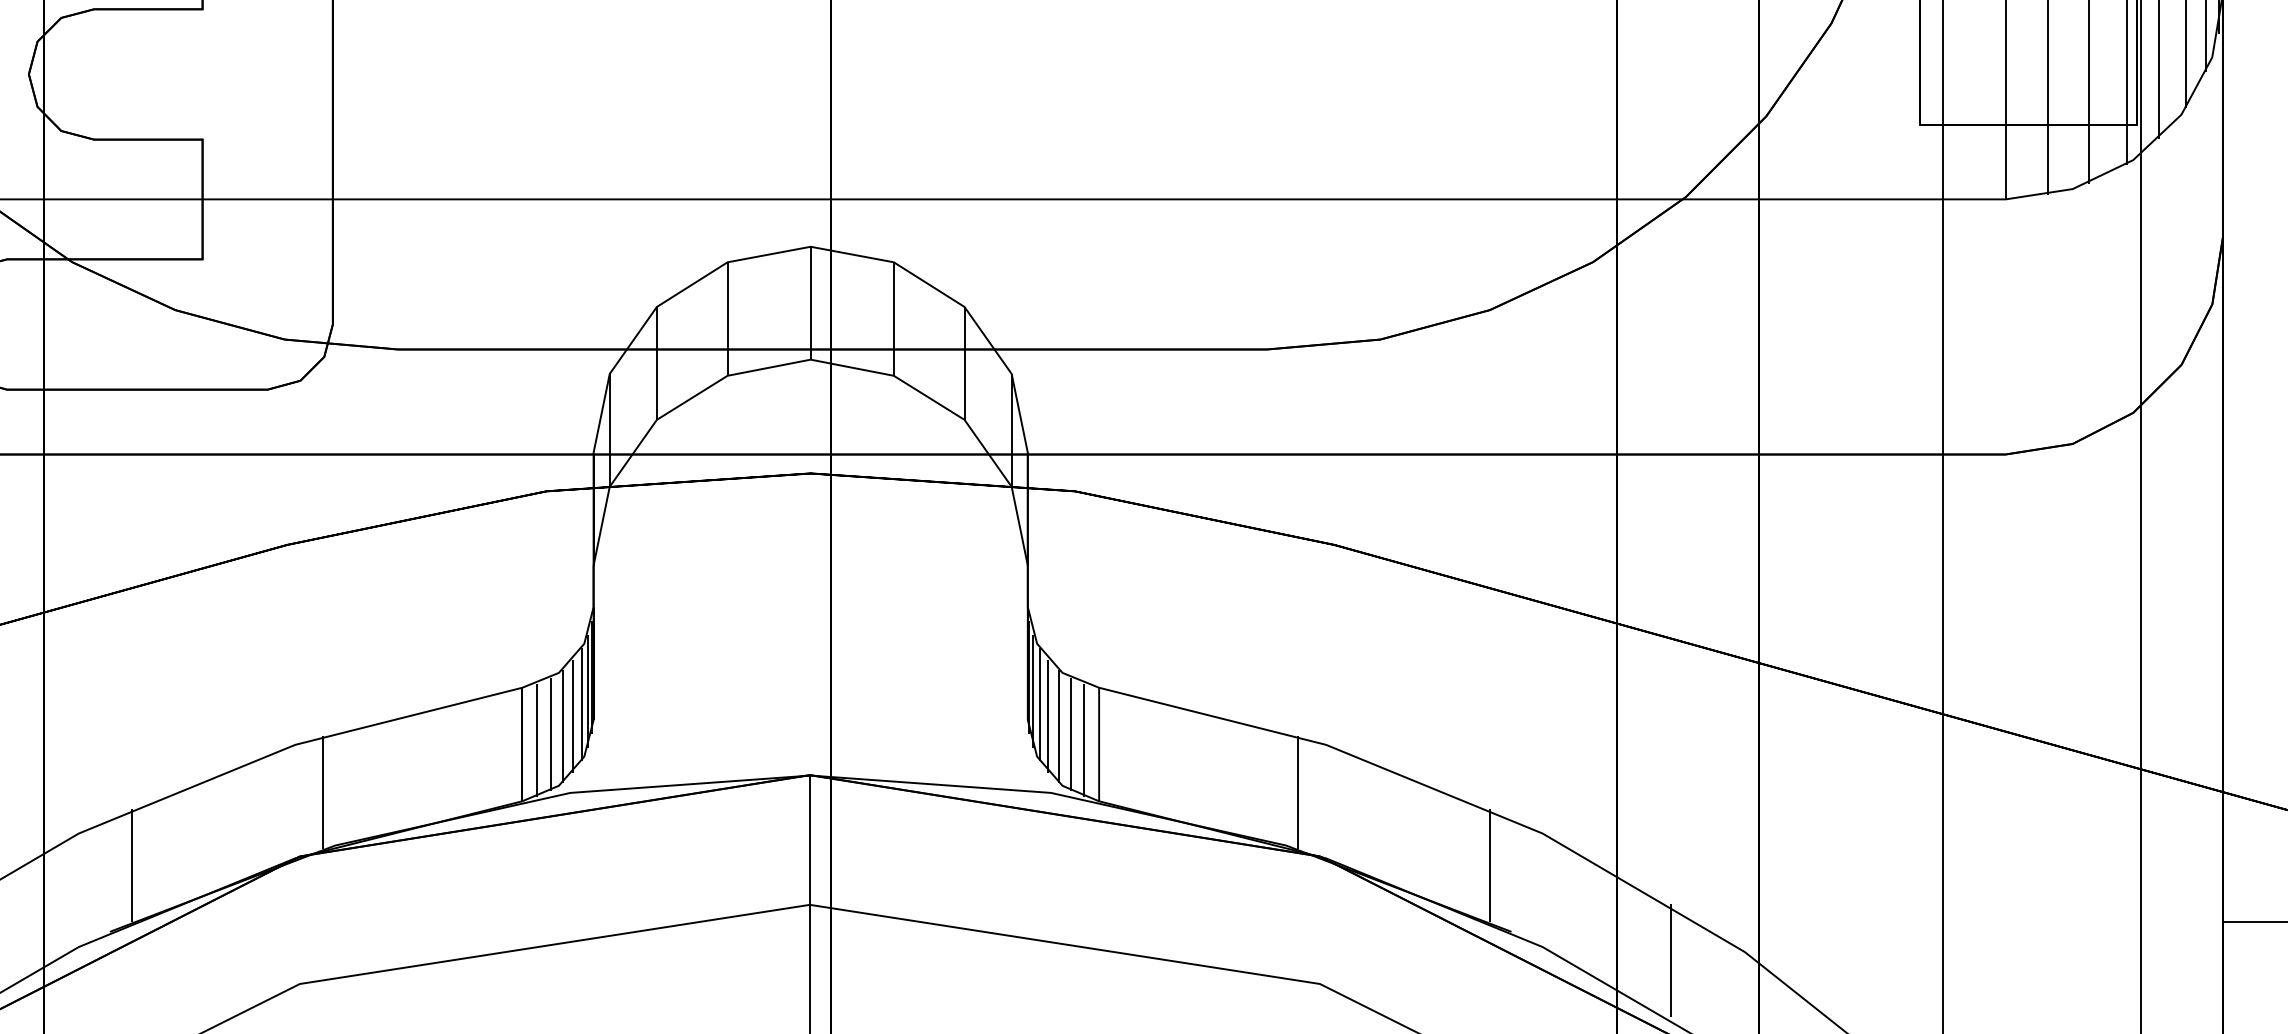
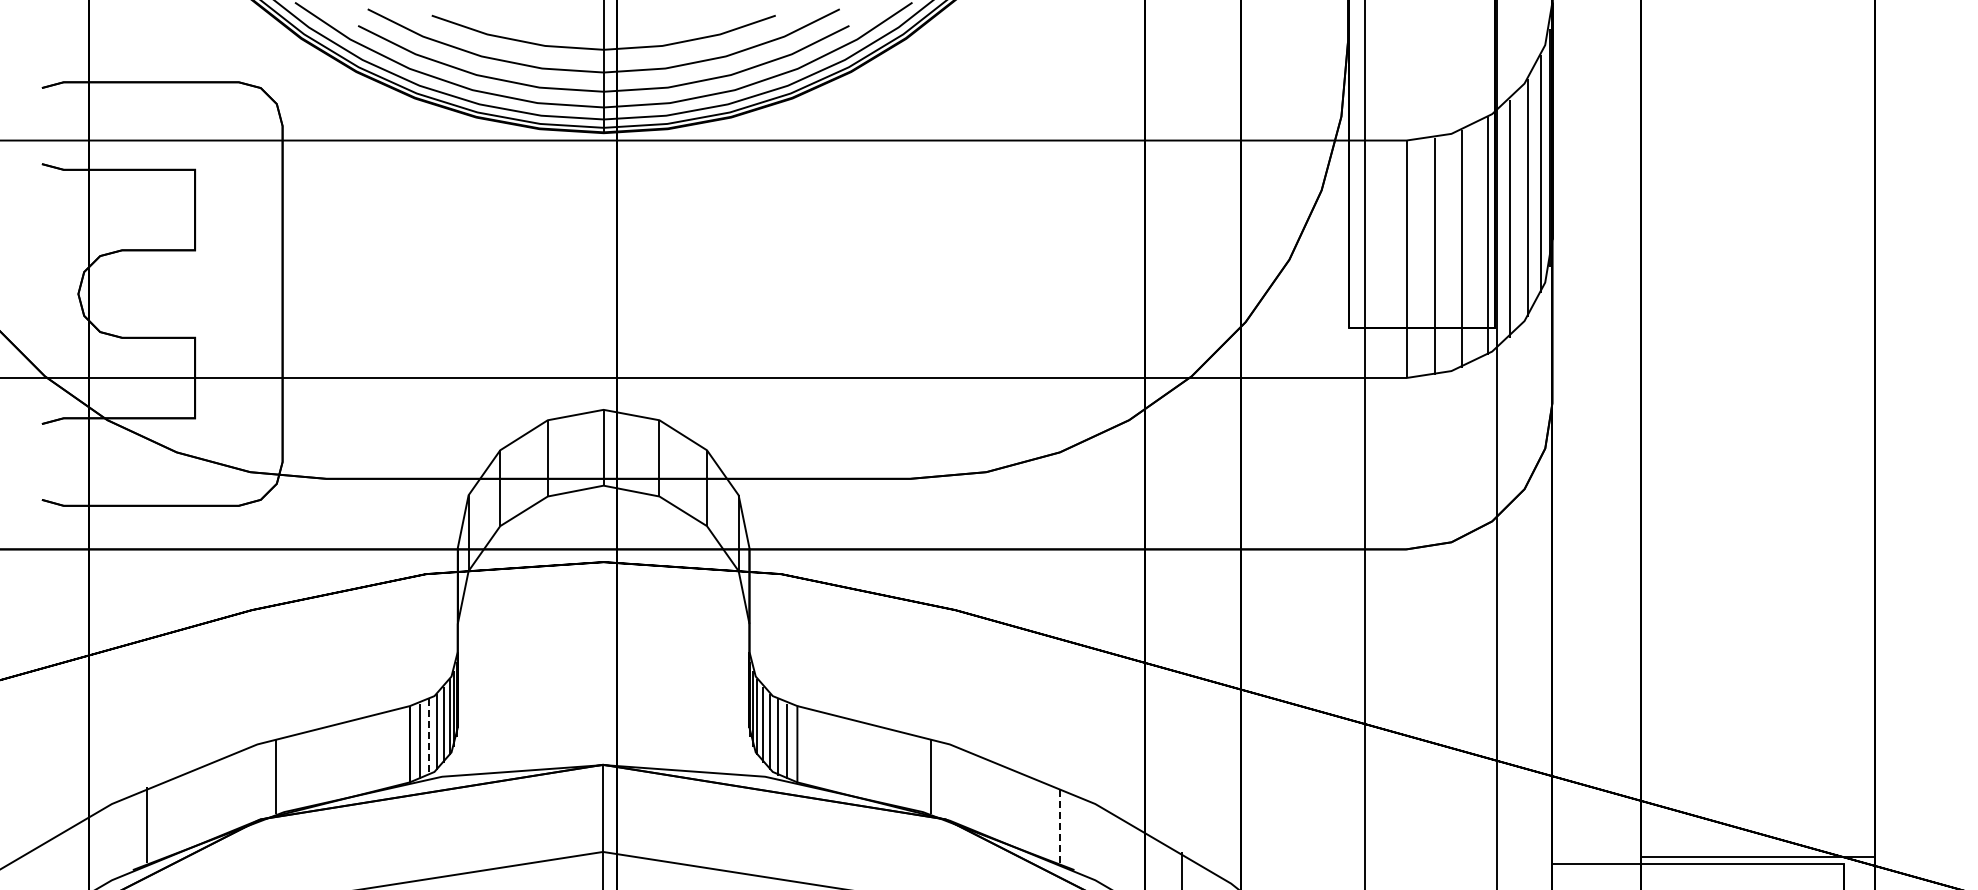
line: (551, 735) -> (429, 738), solid -> dashed
line: (1489, 865) -> (1059, 825), solid -> dashed

